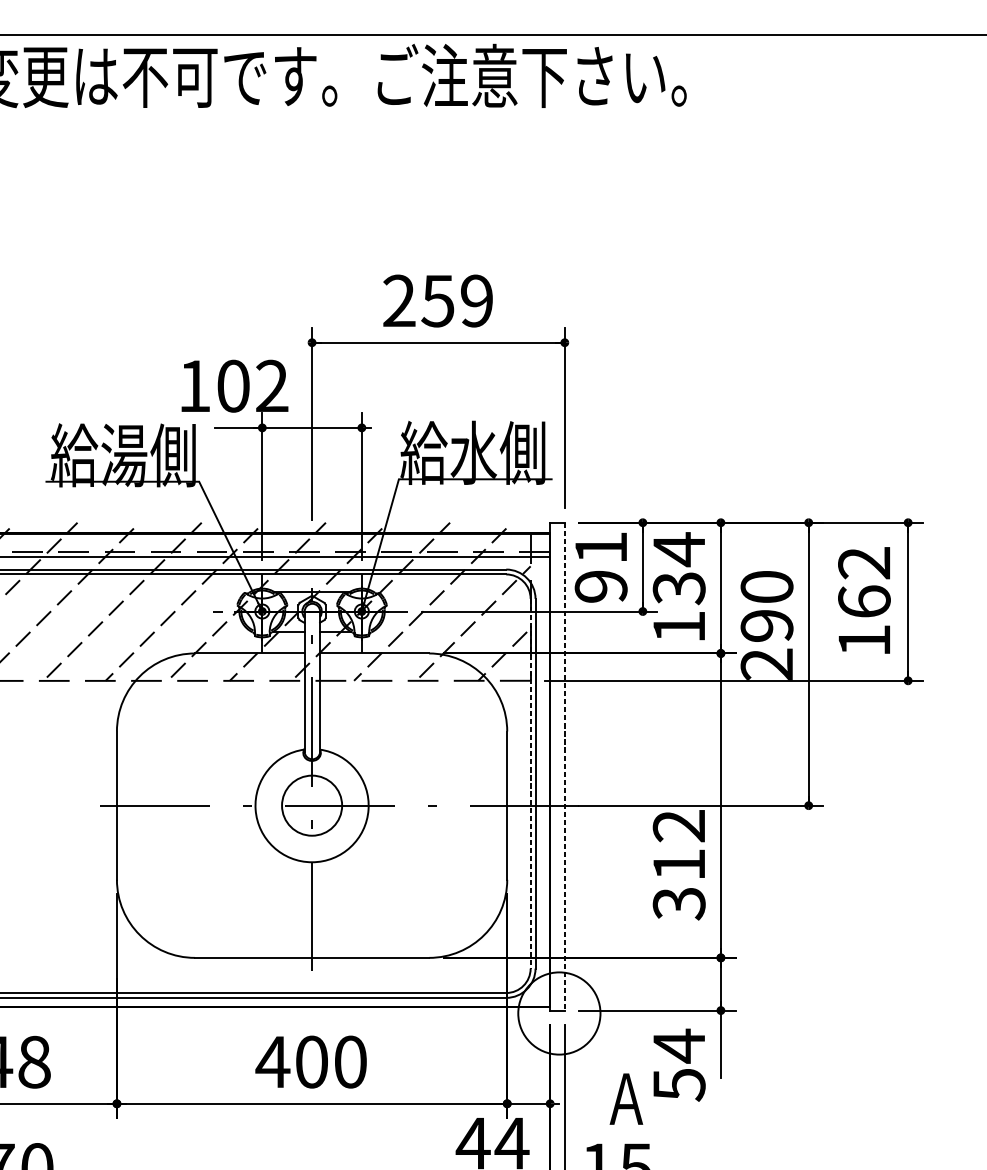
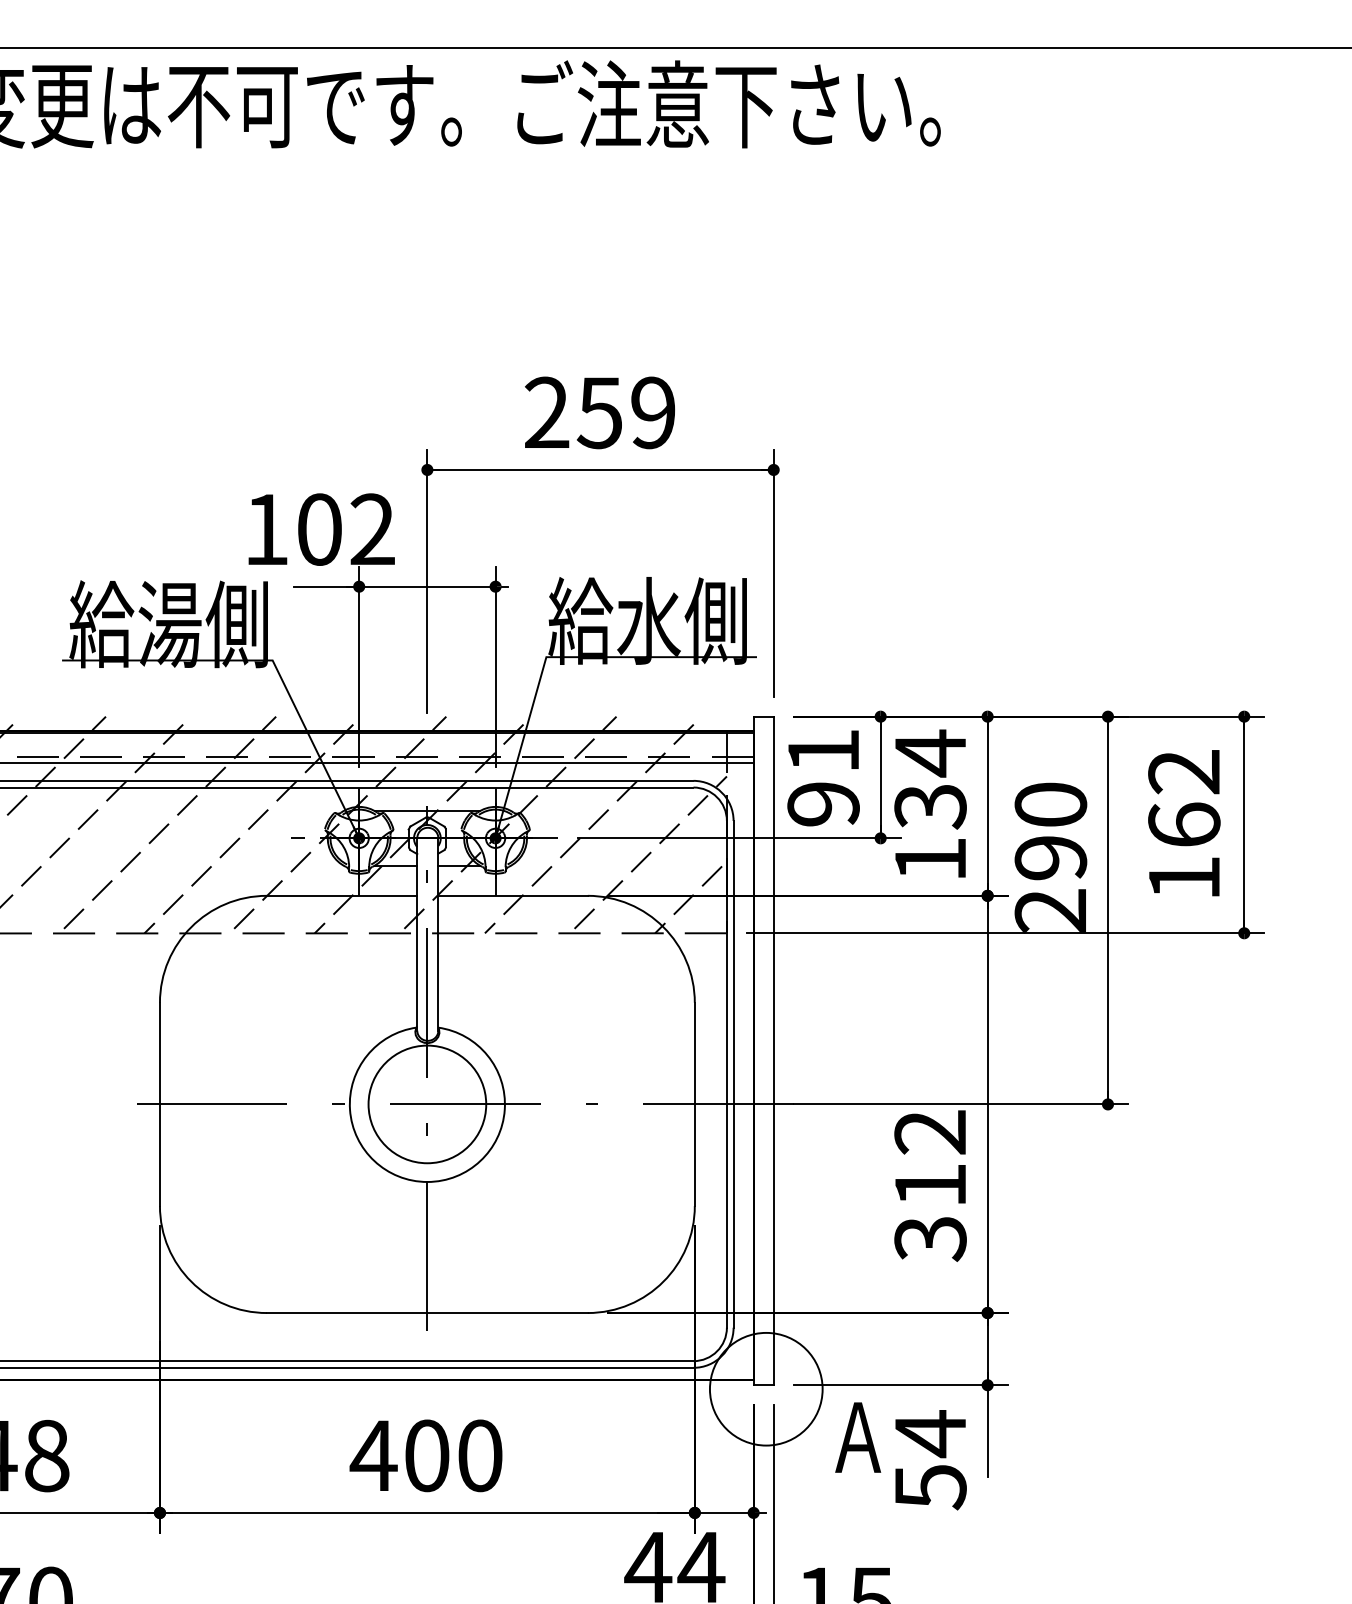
line: (564, 767) -> (773, 1051), dashed -> solid
line: (530, 783) -> (726, 1074), dashed -> solid
circle: (312, 805) -> (427, 1104), size x1.43
text: (626, 1099) -> (858, 1437), moved

